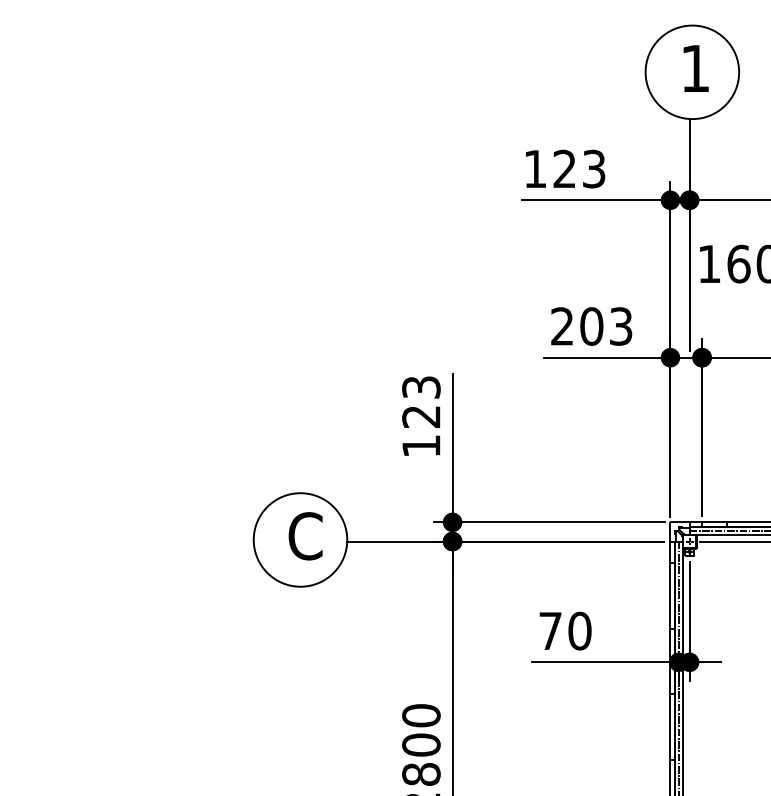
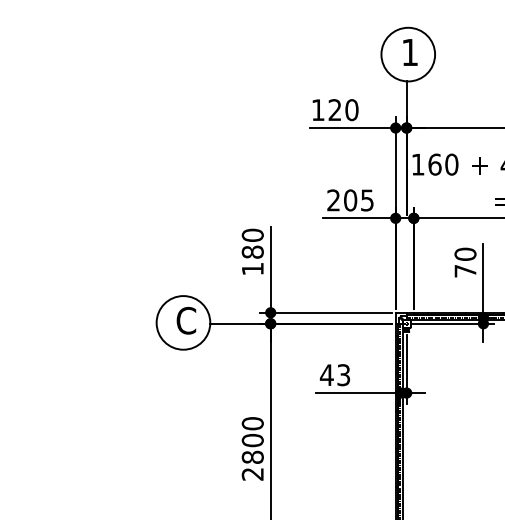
text: (593, 169) -> (351, 110), 123 -> 120
text: (621, 324) -> (367, 199), 203 -> 205
text: (420, 401) -> (252, 243), 123 -> 180
text: (563, 631) -> (334, 375), 70 -> 43

